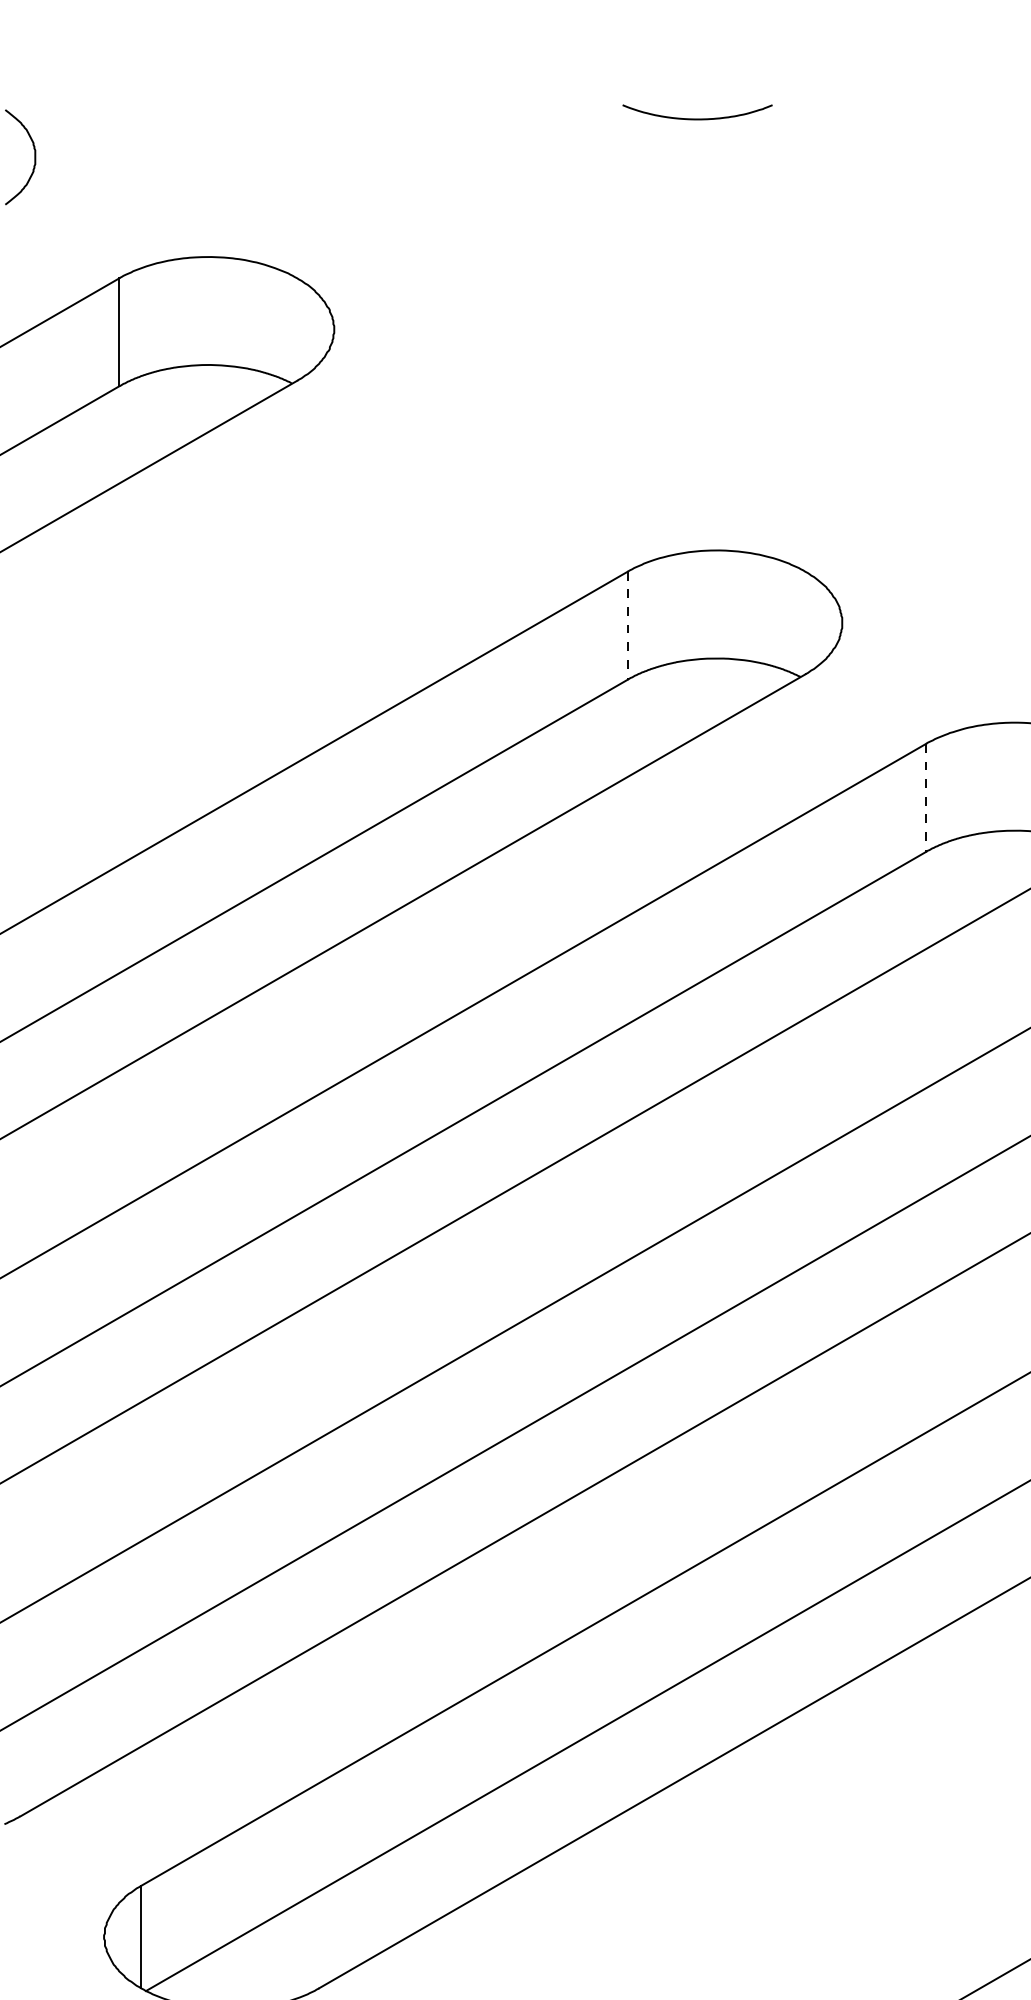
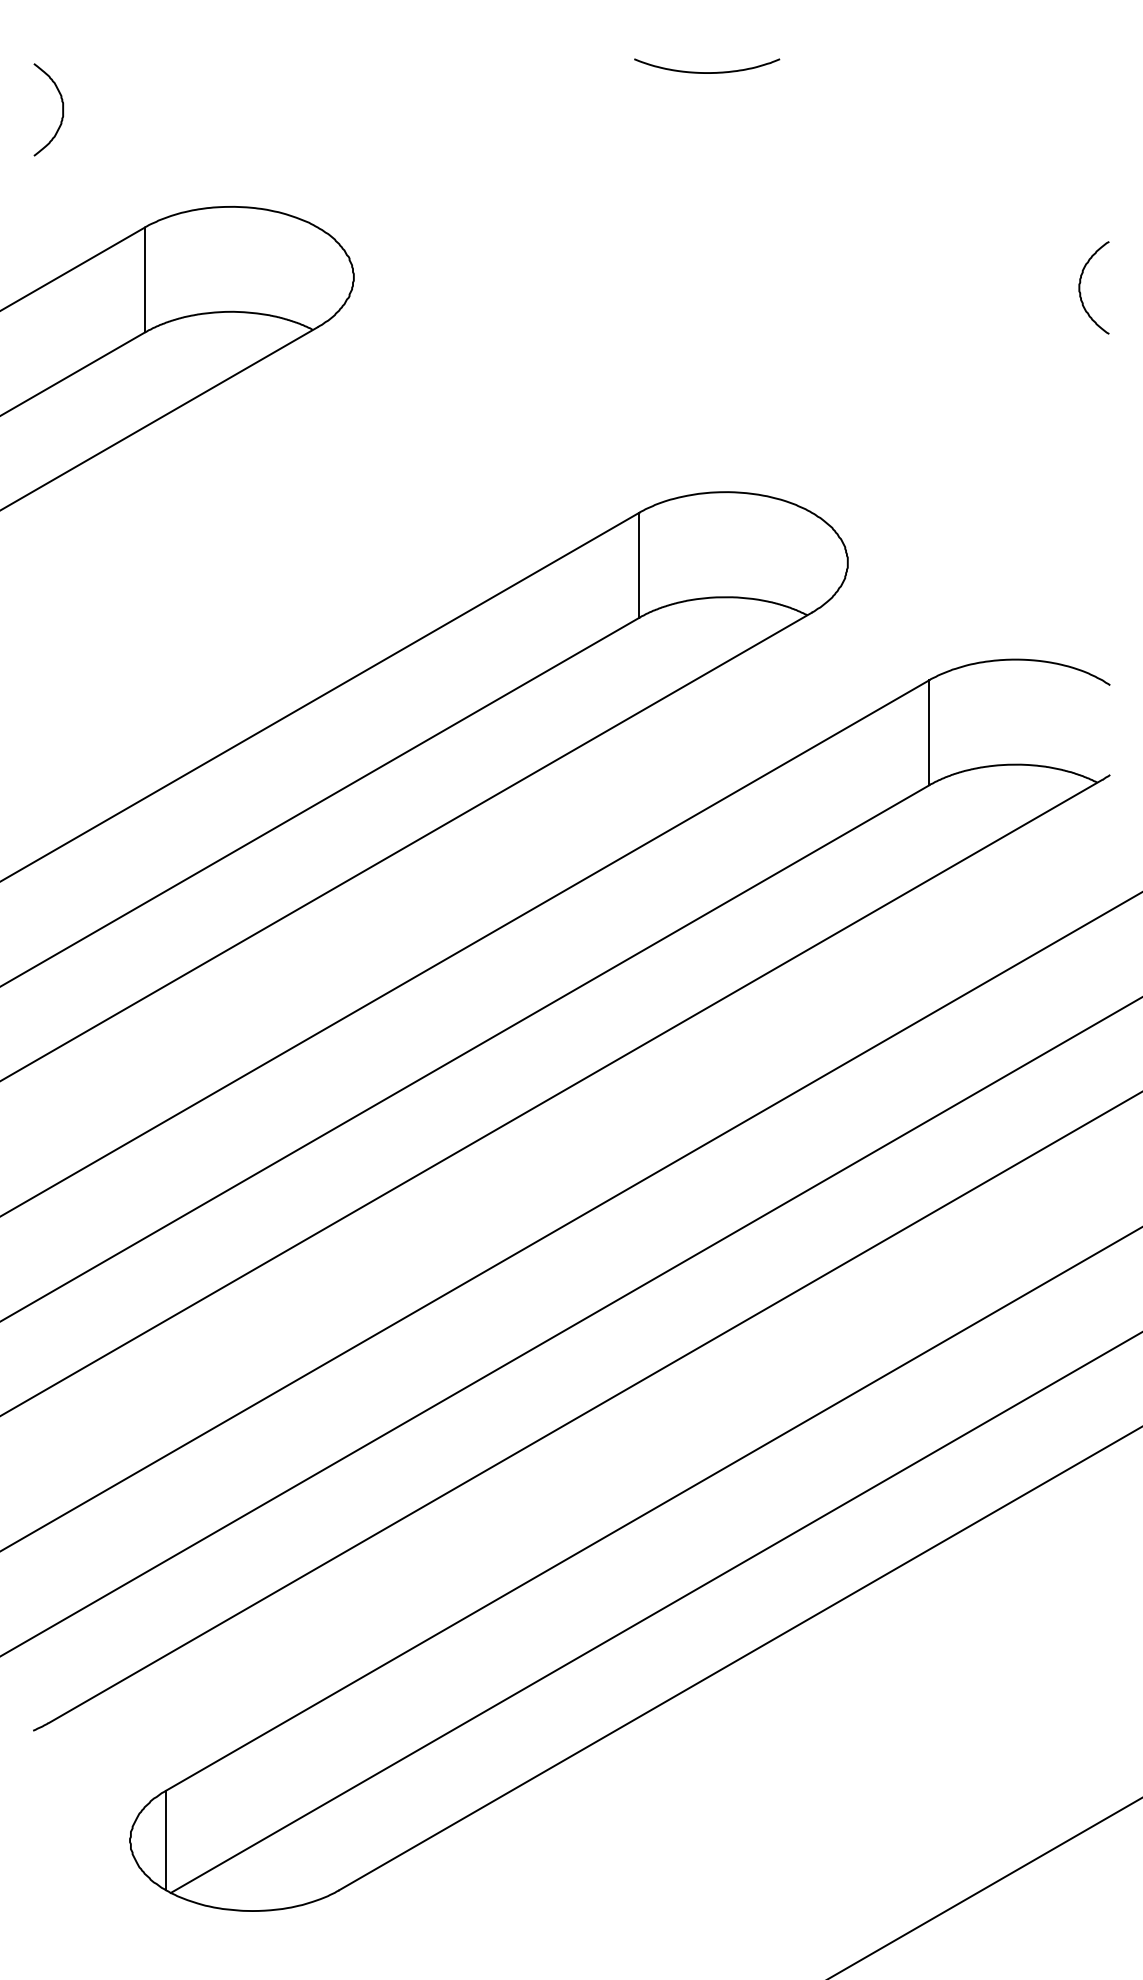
line: (628, 625) -> (639, 565), dashed -> solid
line: (926, 797) -> (929, 732), dashed -> solid

